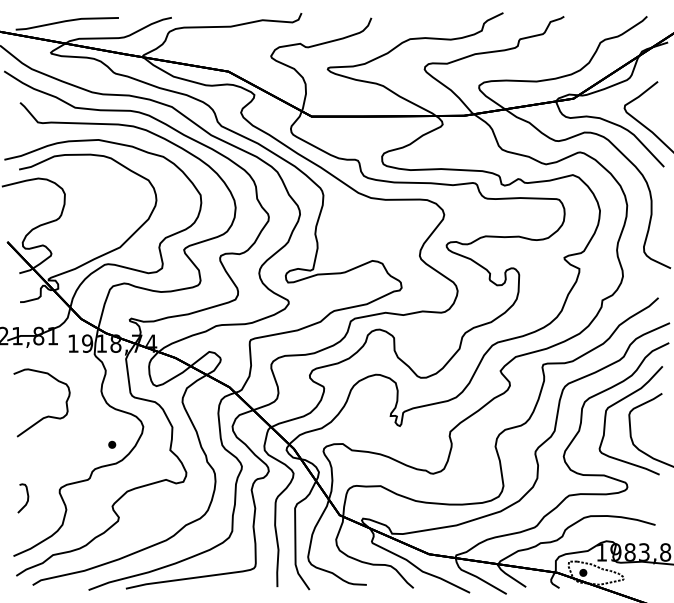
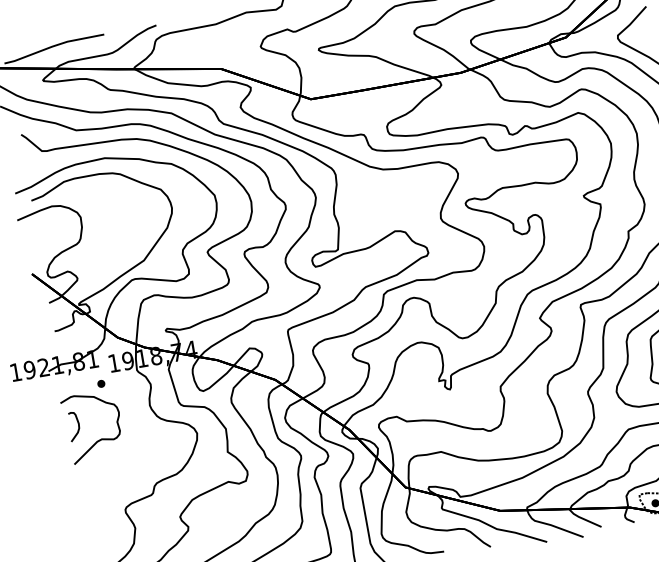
part: (112, 444) -> (101, 383), moved
curve: (27, 498) -> (78, 426), moved

